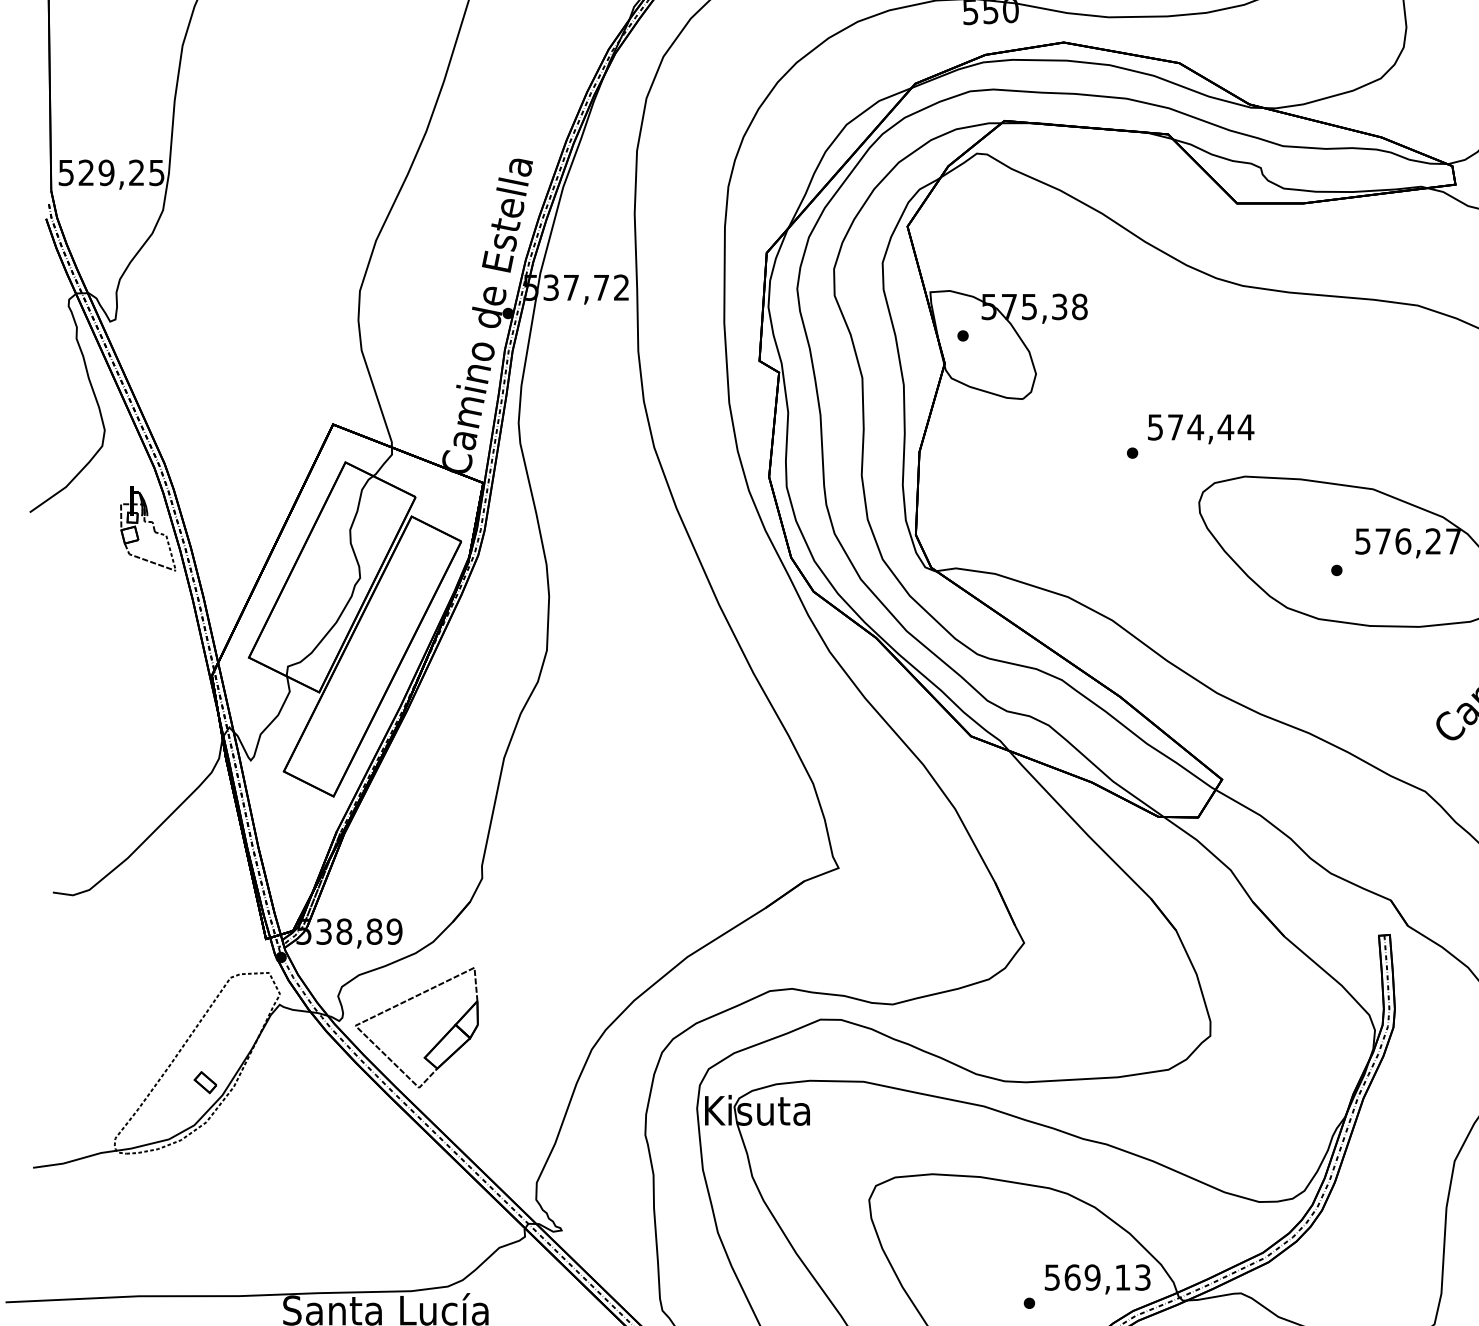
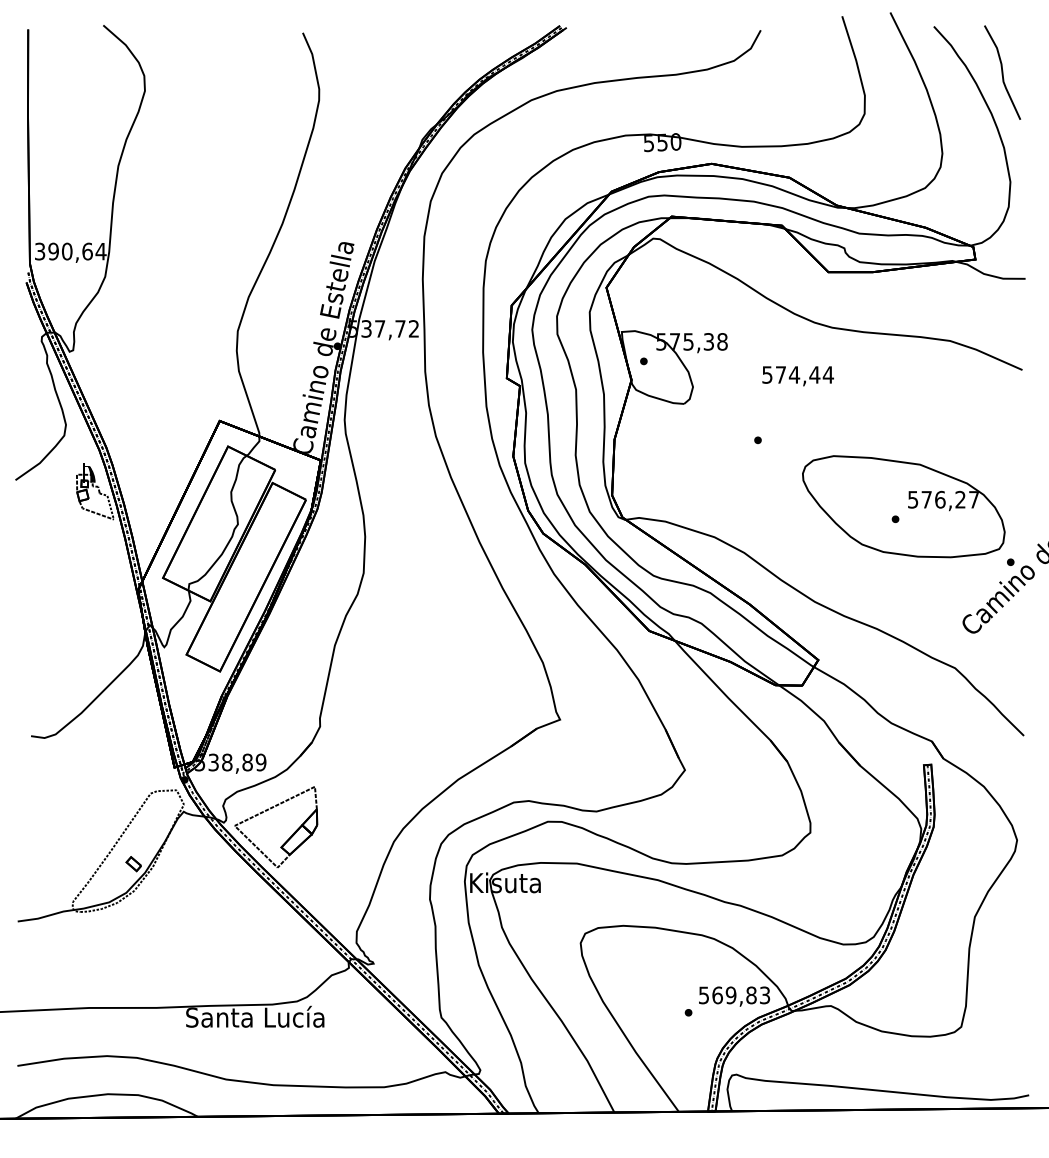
text: (111, 172) -> (70, 251), 529,25 -> 390,64
text: (1200, 429) -> (797, 376), moved
text: (1122, 1277) -> (751, 995), 569,13 -> 569,83

